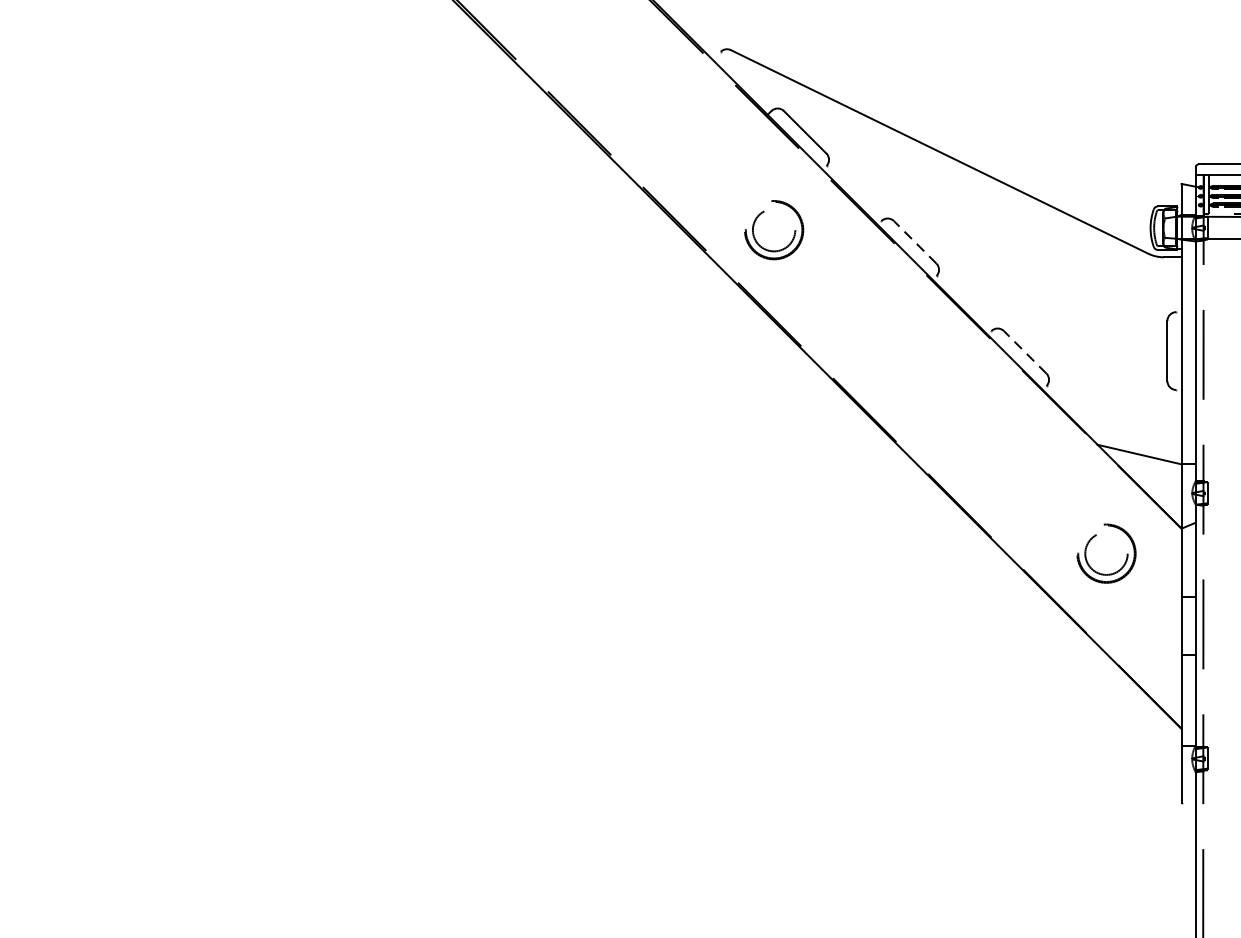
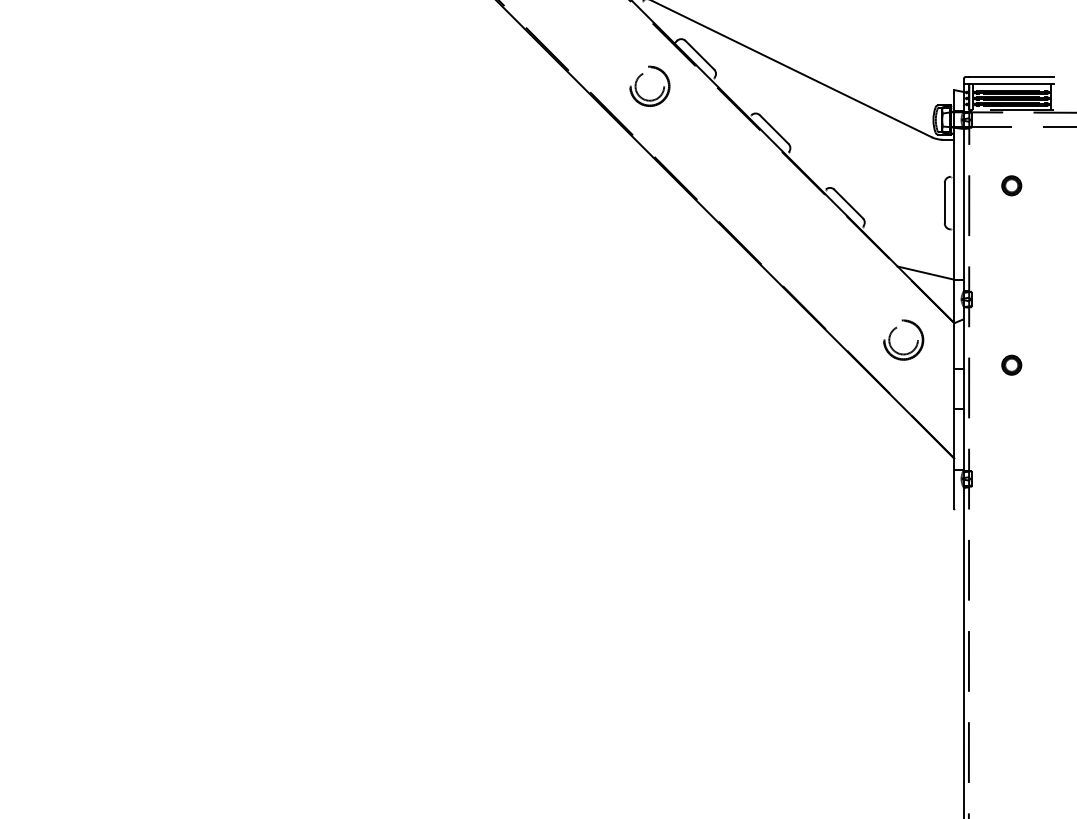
part: (763, 214) -> (642, 75), moved
line: (914, 242) -> (773, 129), dashed -> solid
line: (1024, 351) -> (848, 203), dashed -> solid

